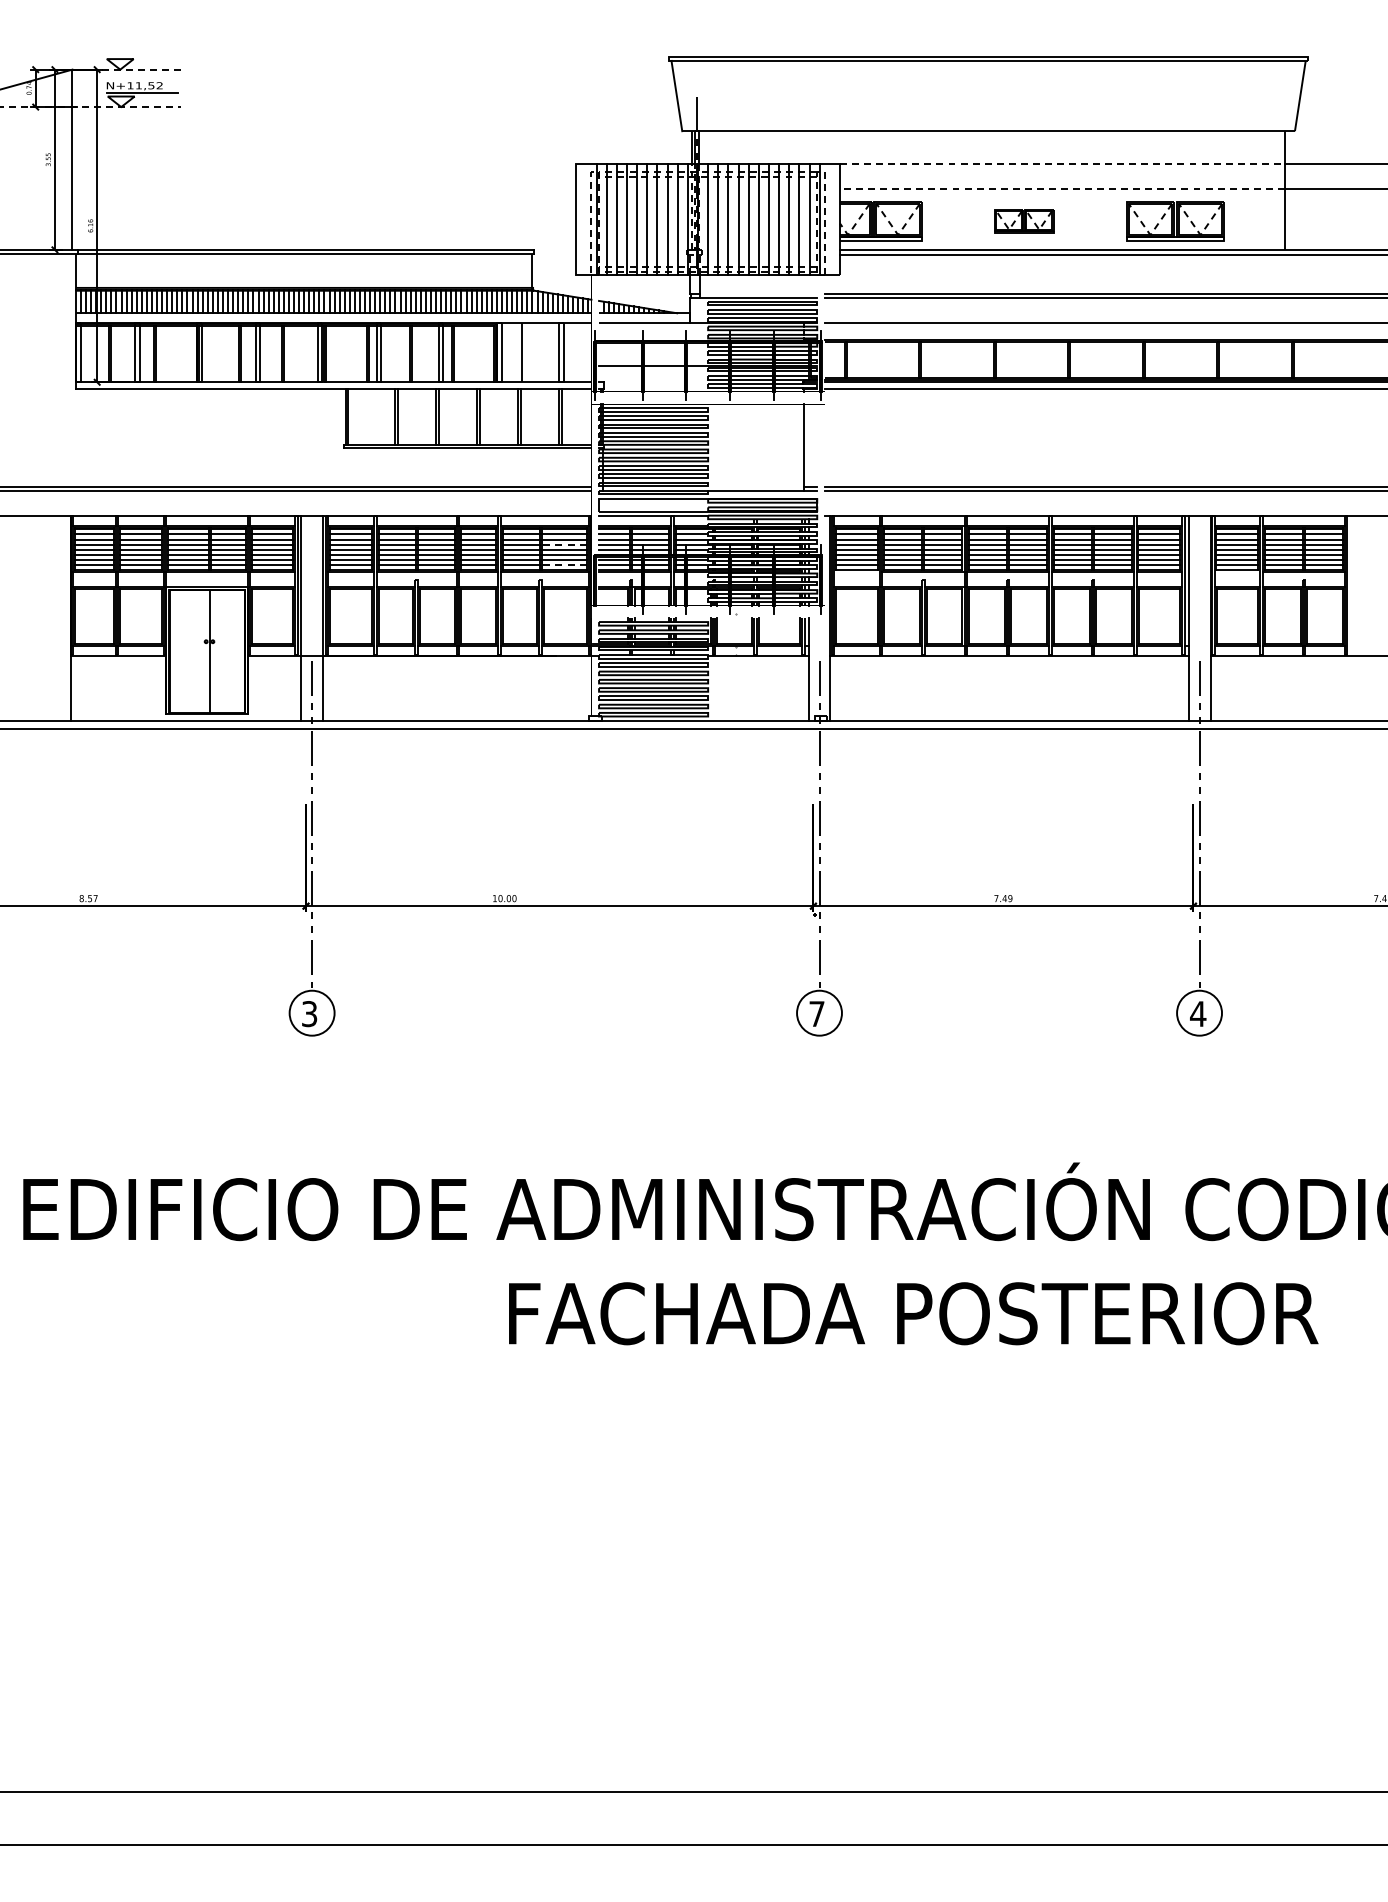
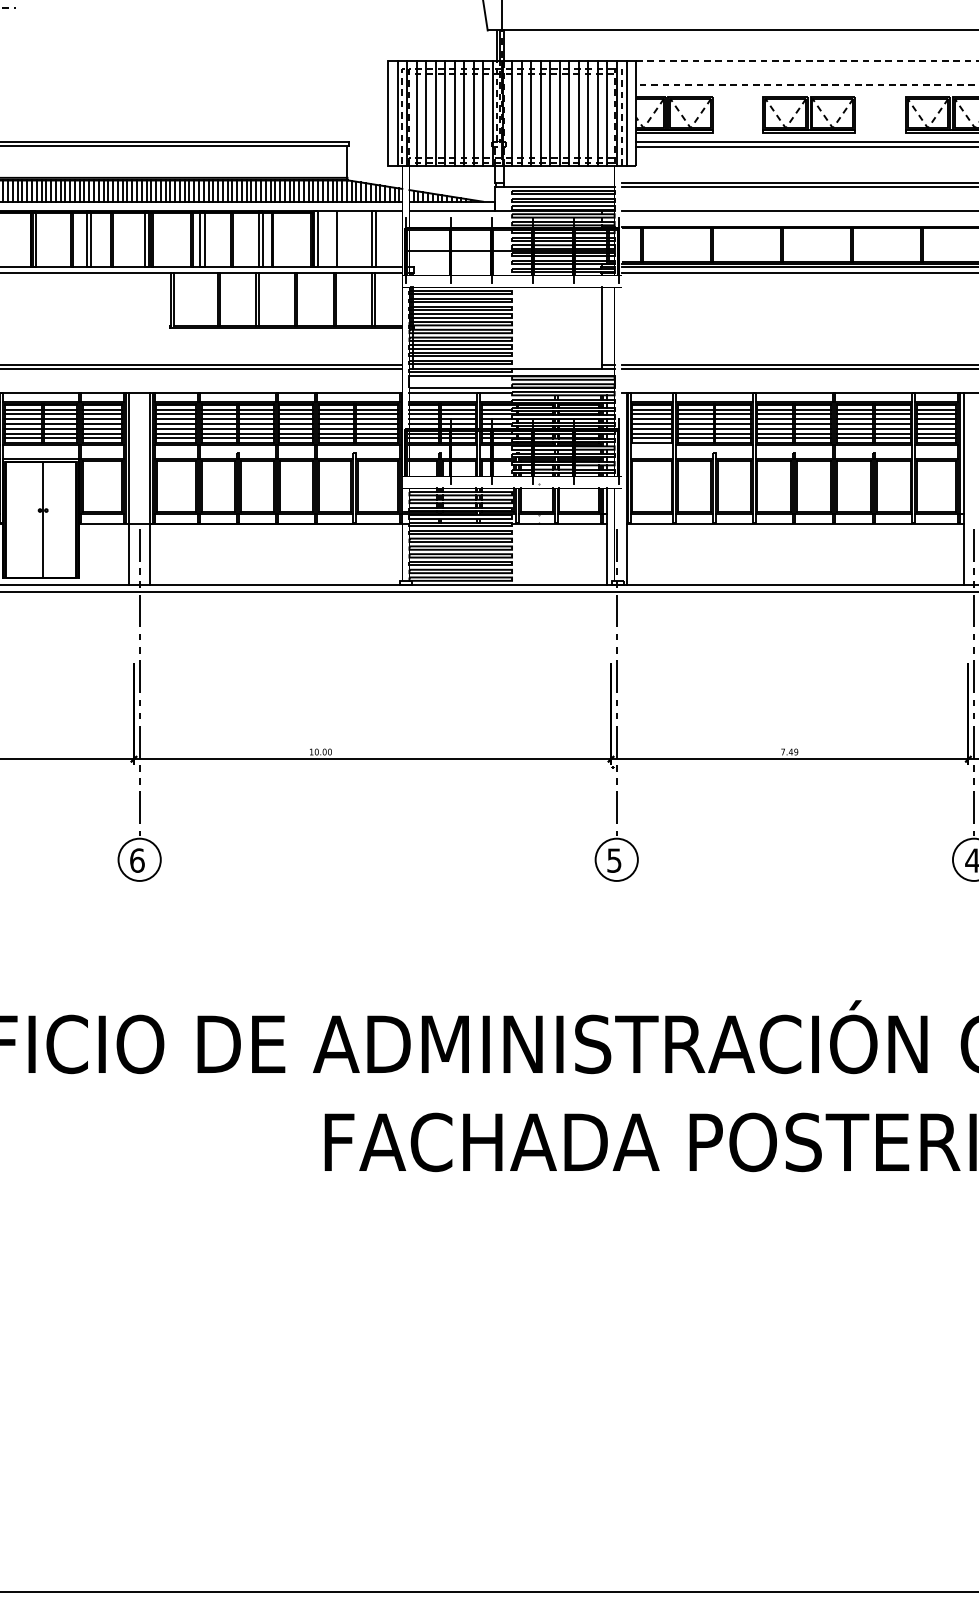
line: (586, 219) -> (397, 113), added
line: (829, 219) -> (626, 113), added
part: (1023, 221) -> (808, 115), size x1.67
line: (563, 544) -> (376, 419), dashed -> solid
line: (563, 564) -> (376, 437), dashed -> solid
text: (309, 1014) -> (137, 861), 3 -> 6
text: (816, 1014) -> (613, 861), 7 -> 5

